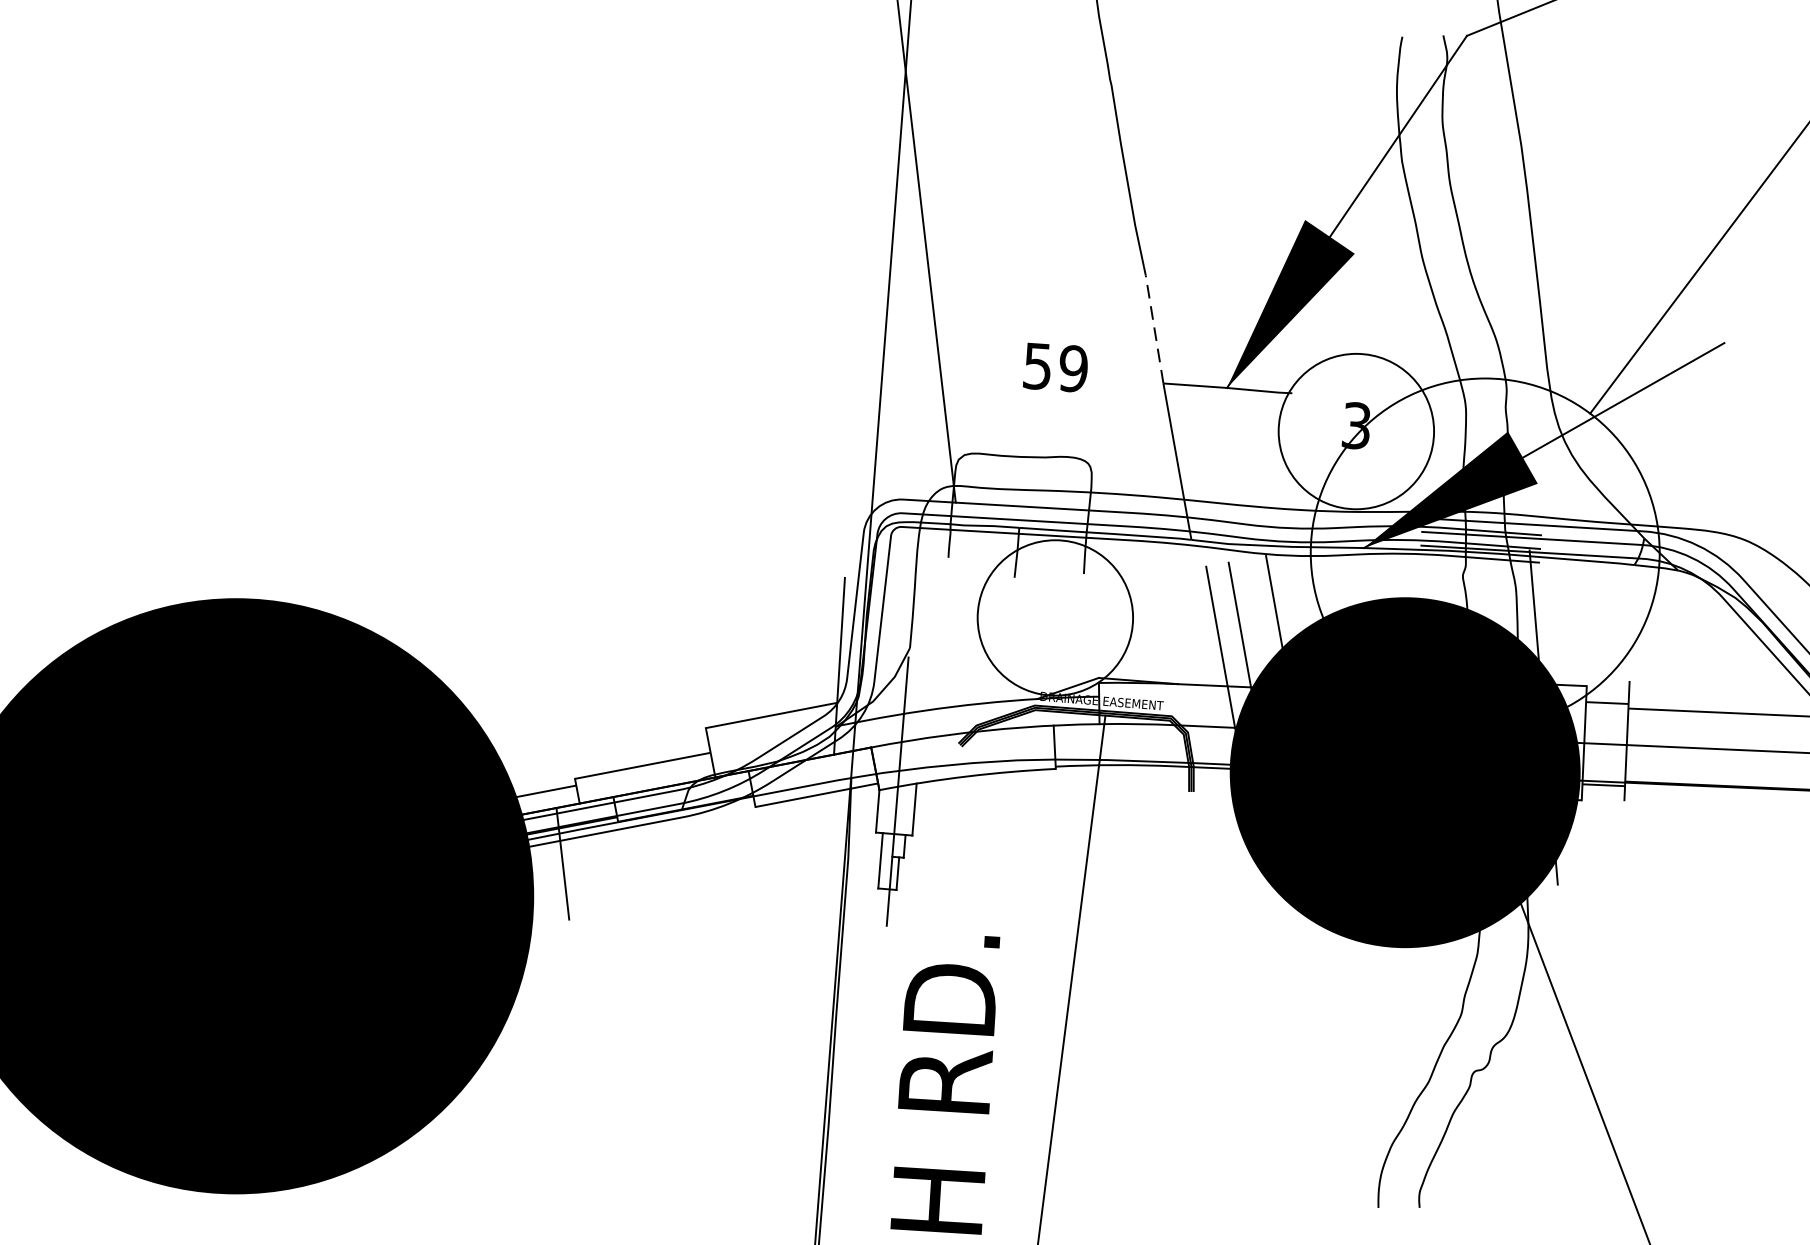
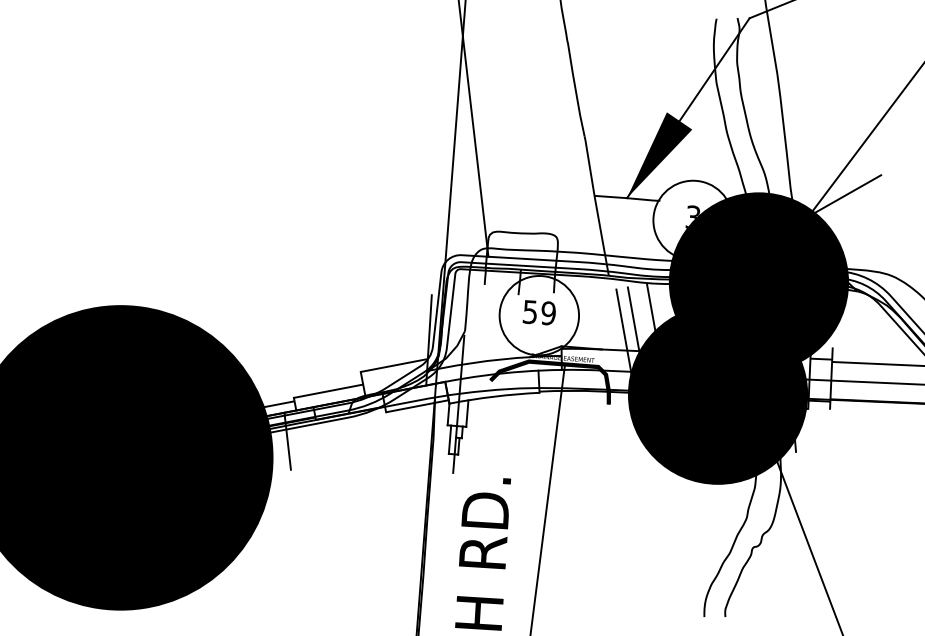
line: (1153, 324) -> (589, 165), dashed -> solid
text: (1053, 367) -> (538, 312), moved
fill: (1484, 553) -> (758, 282), added

